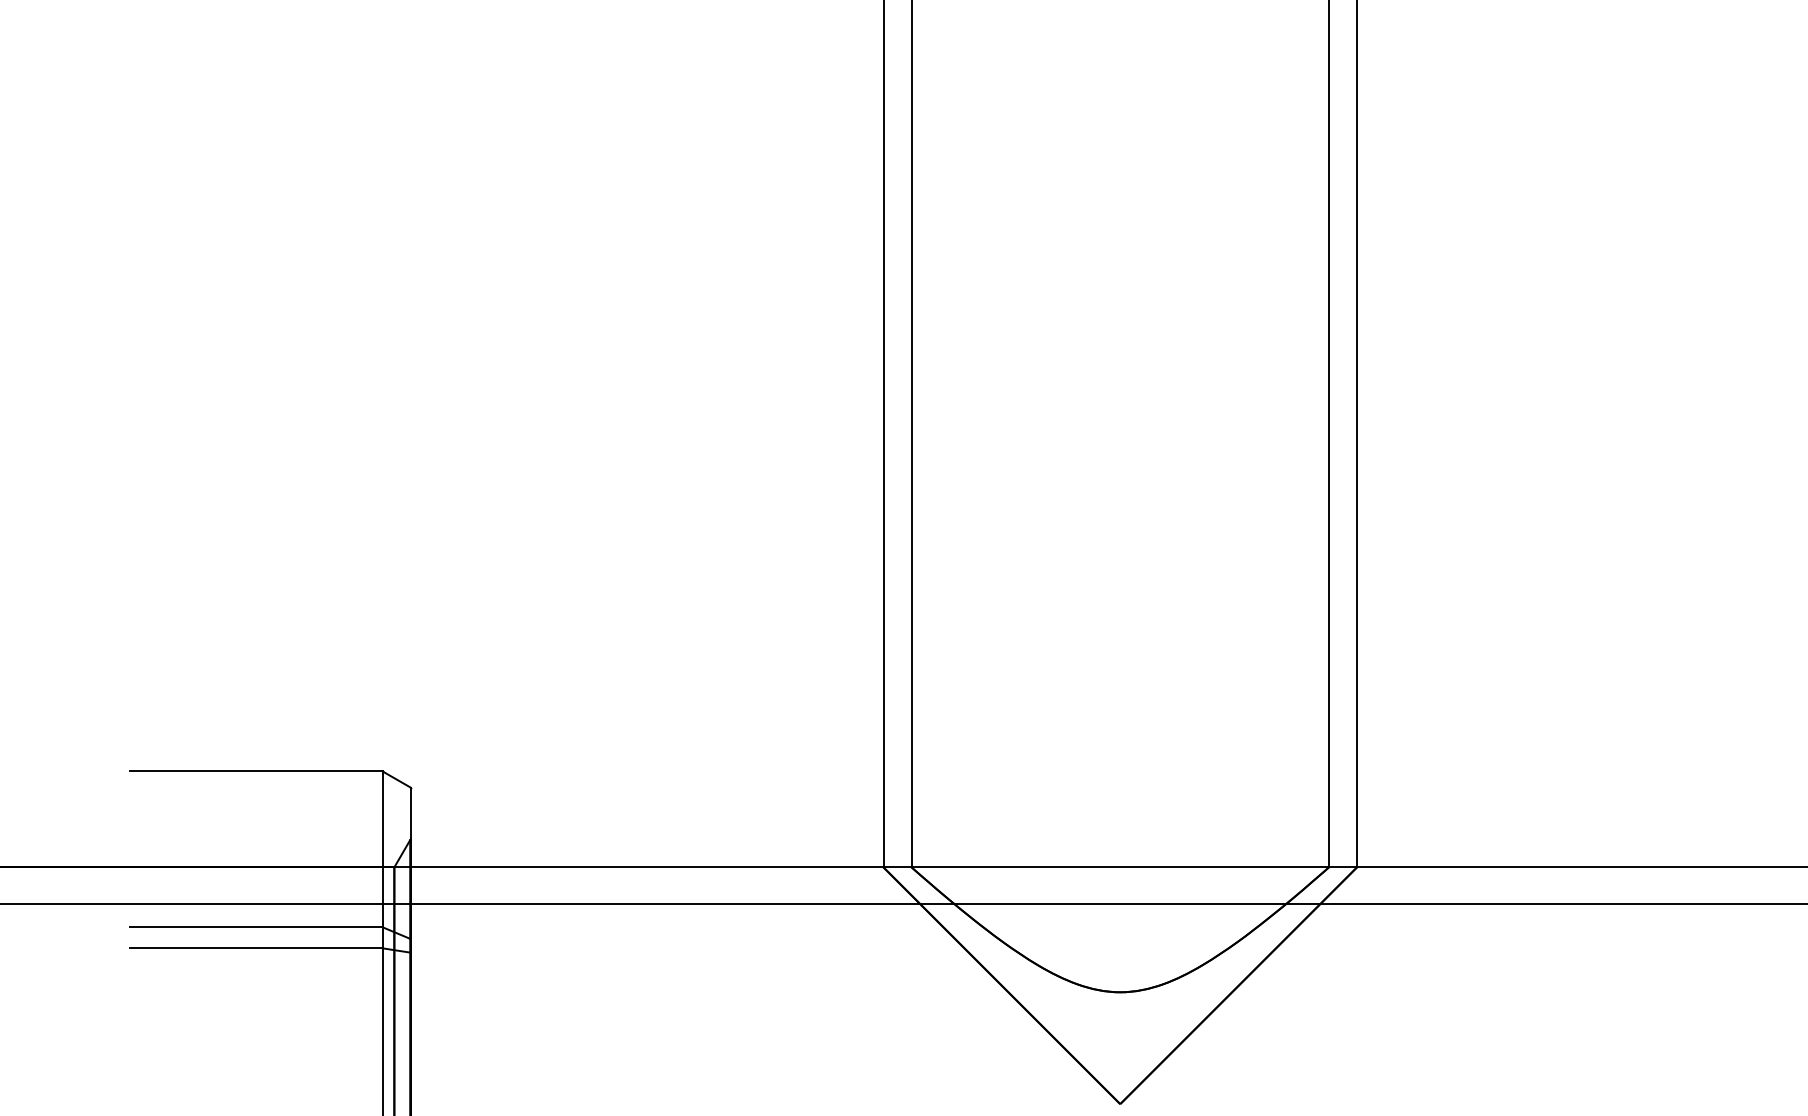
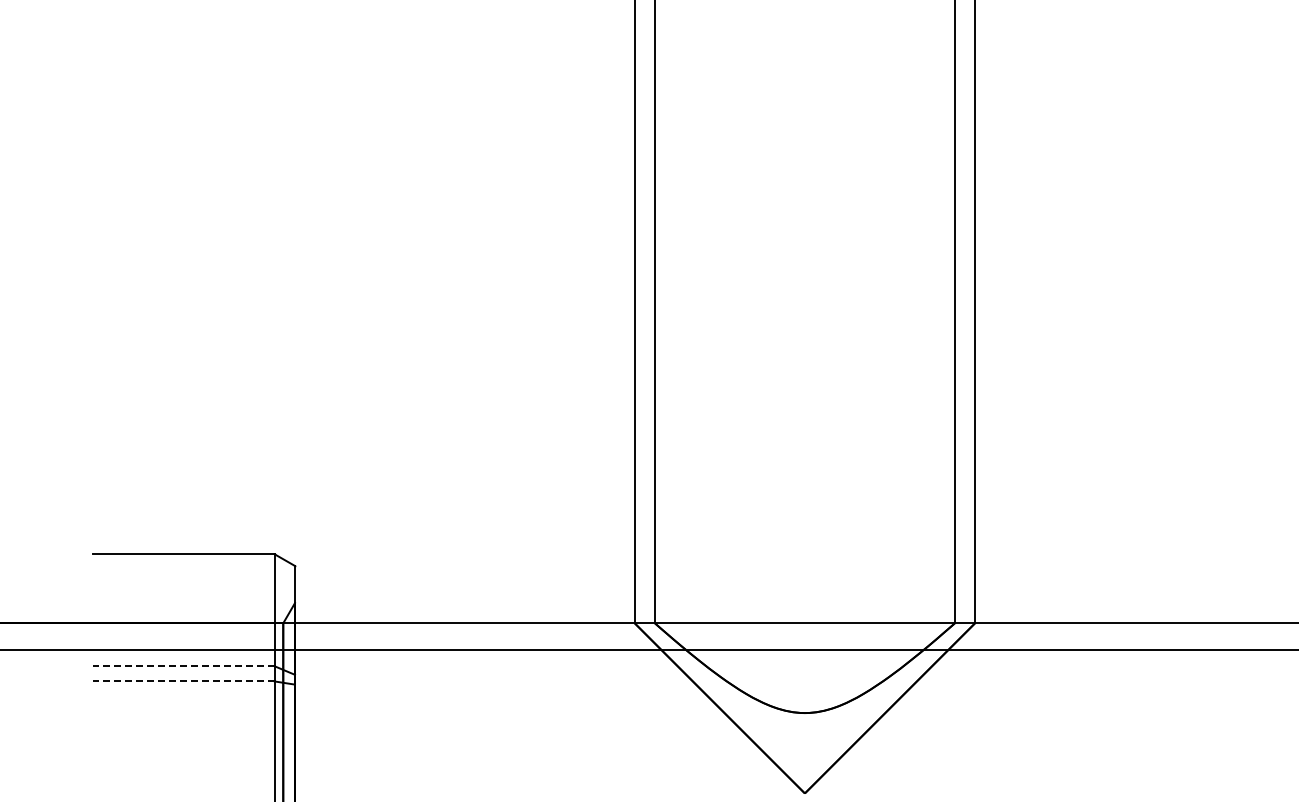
line: (255, 927) -> (183, 666), solid -> dashed
line: (255, 948) -> (183, 681), solid -> dashed

